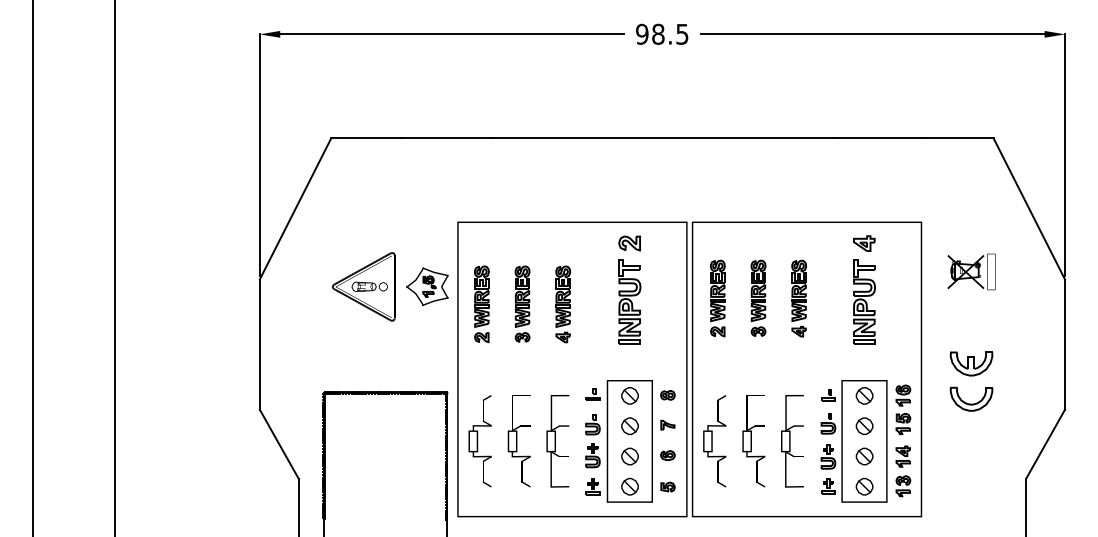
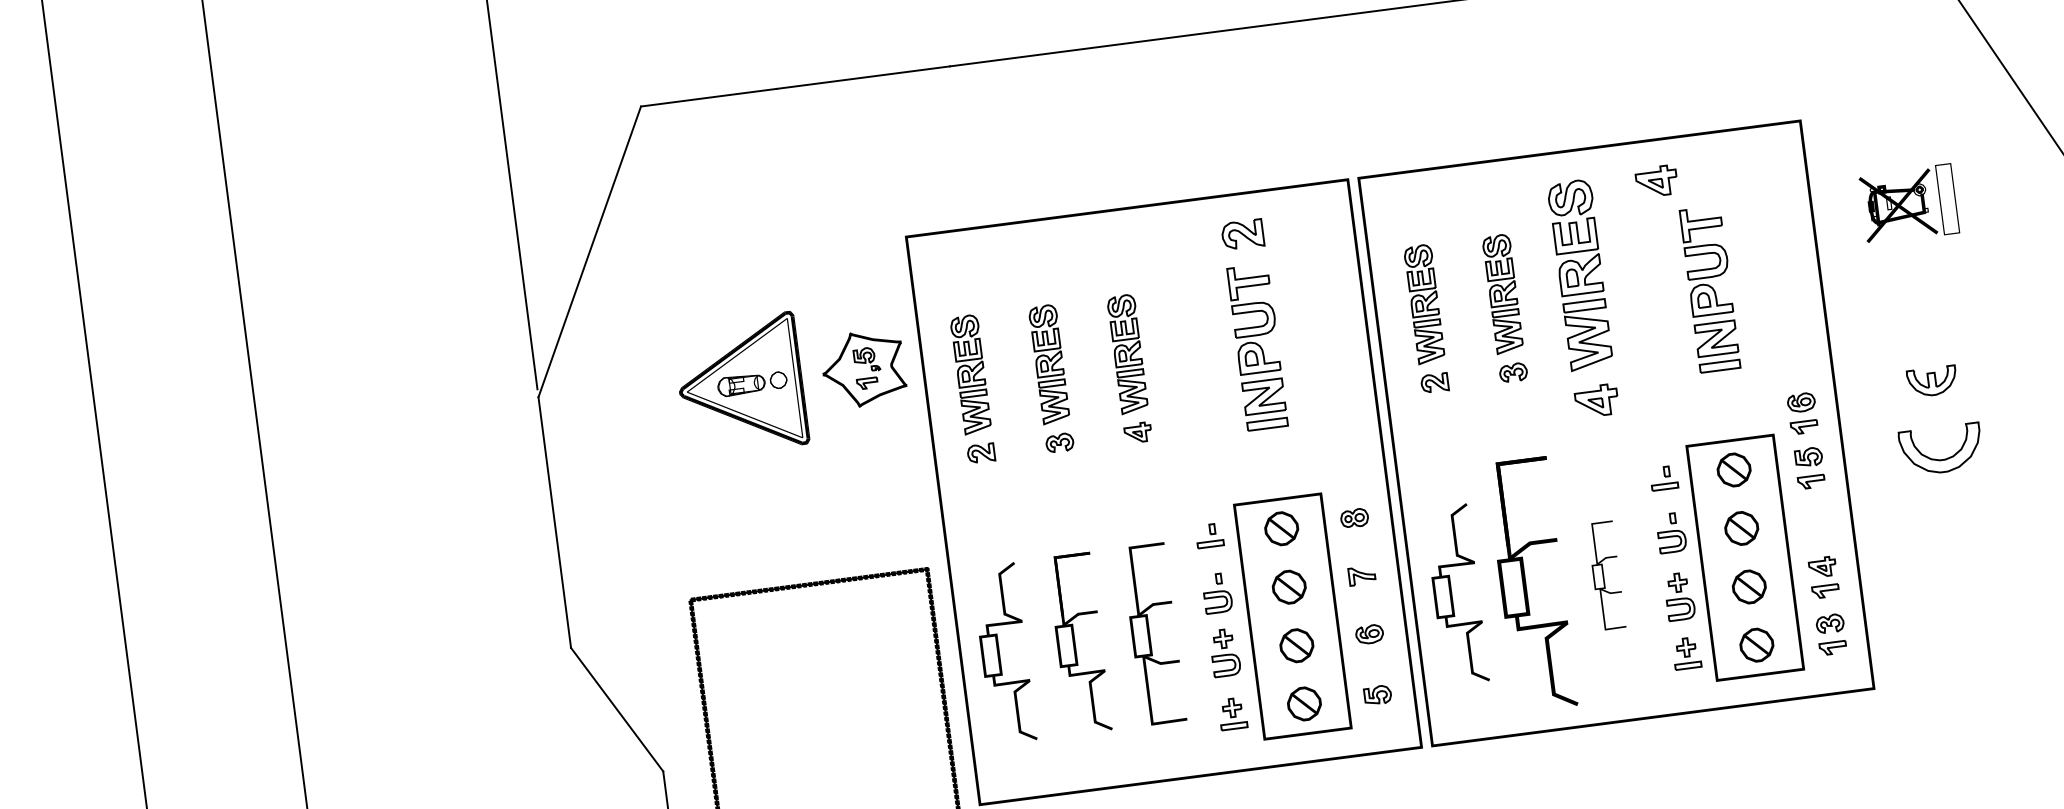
part: (864, 243) -> (1657, 181), moved
part: (798, 298) -> (1582, 298), size x1.6
part: (971, 363) -> (1932, 380), size x0.6
part: (903, 409) -> (1806, 440), moved
part: (753, 441) -> (1531, 585), size x1.4
part: (792, 441) -> (1606, 576), size x0.6

